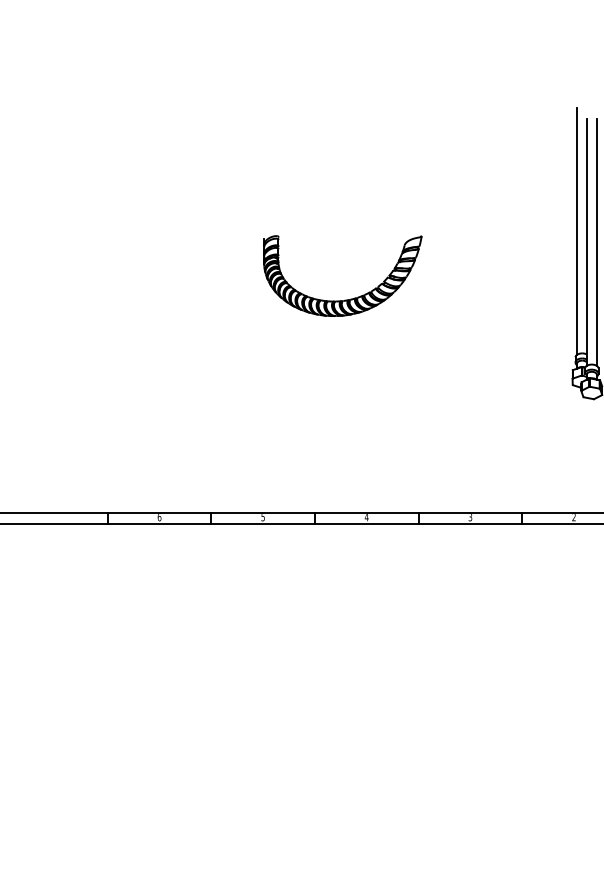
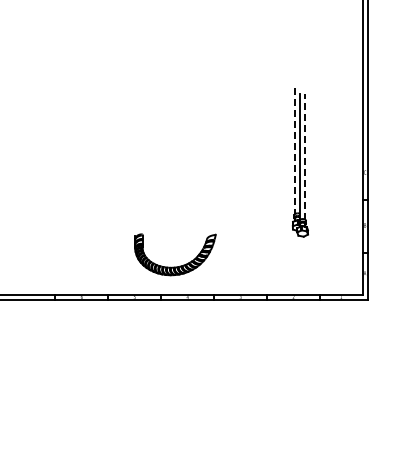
line: (577, 232) -> (295, 151), solid -> dashed
line: (597, 242) -> (305, 156), solid -> dashed
part: (342, 298) -> (175, 266), moved

